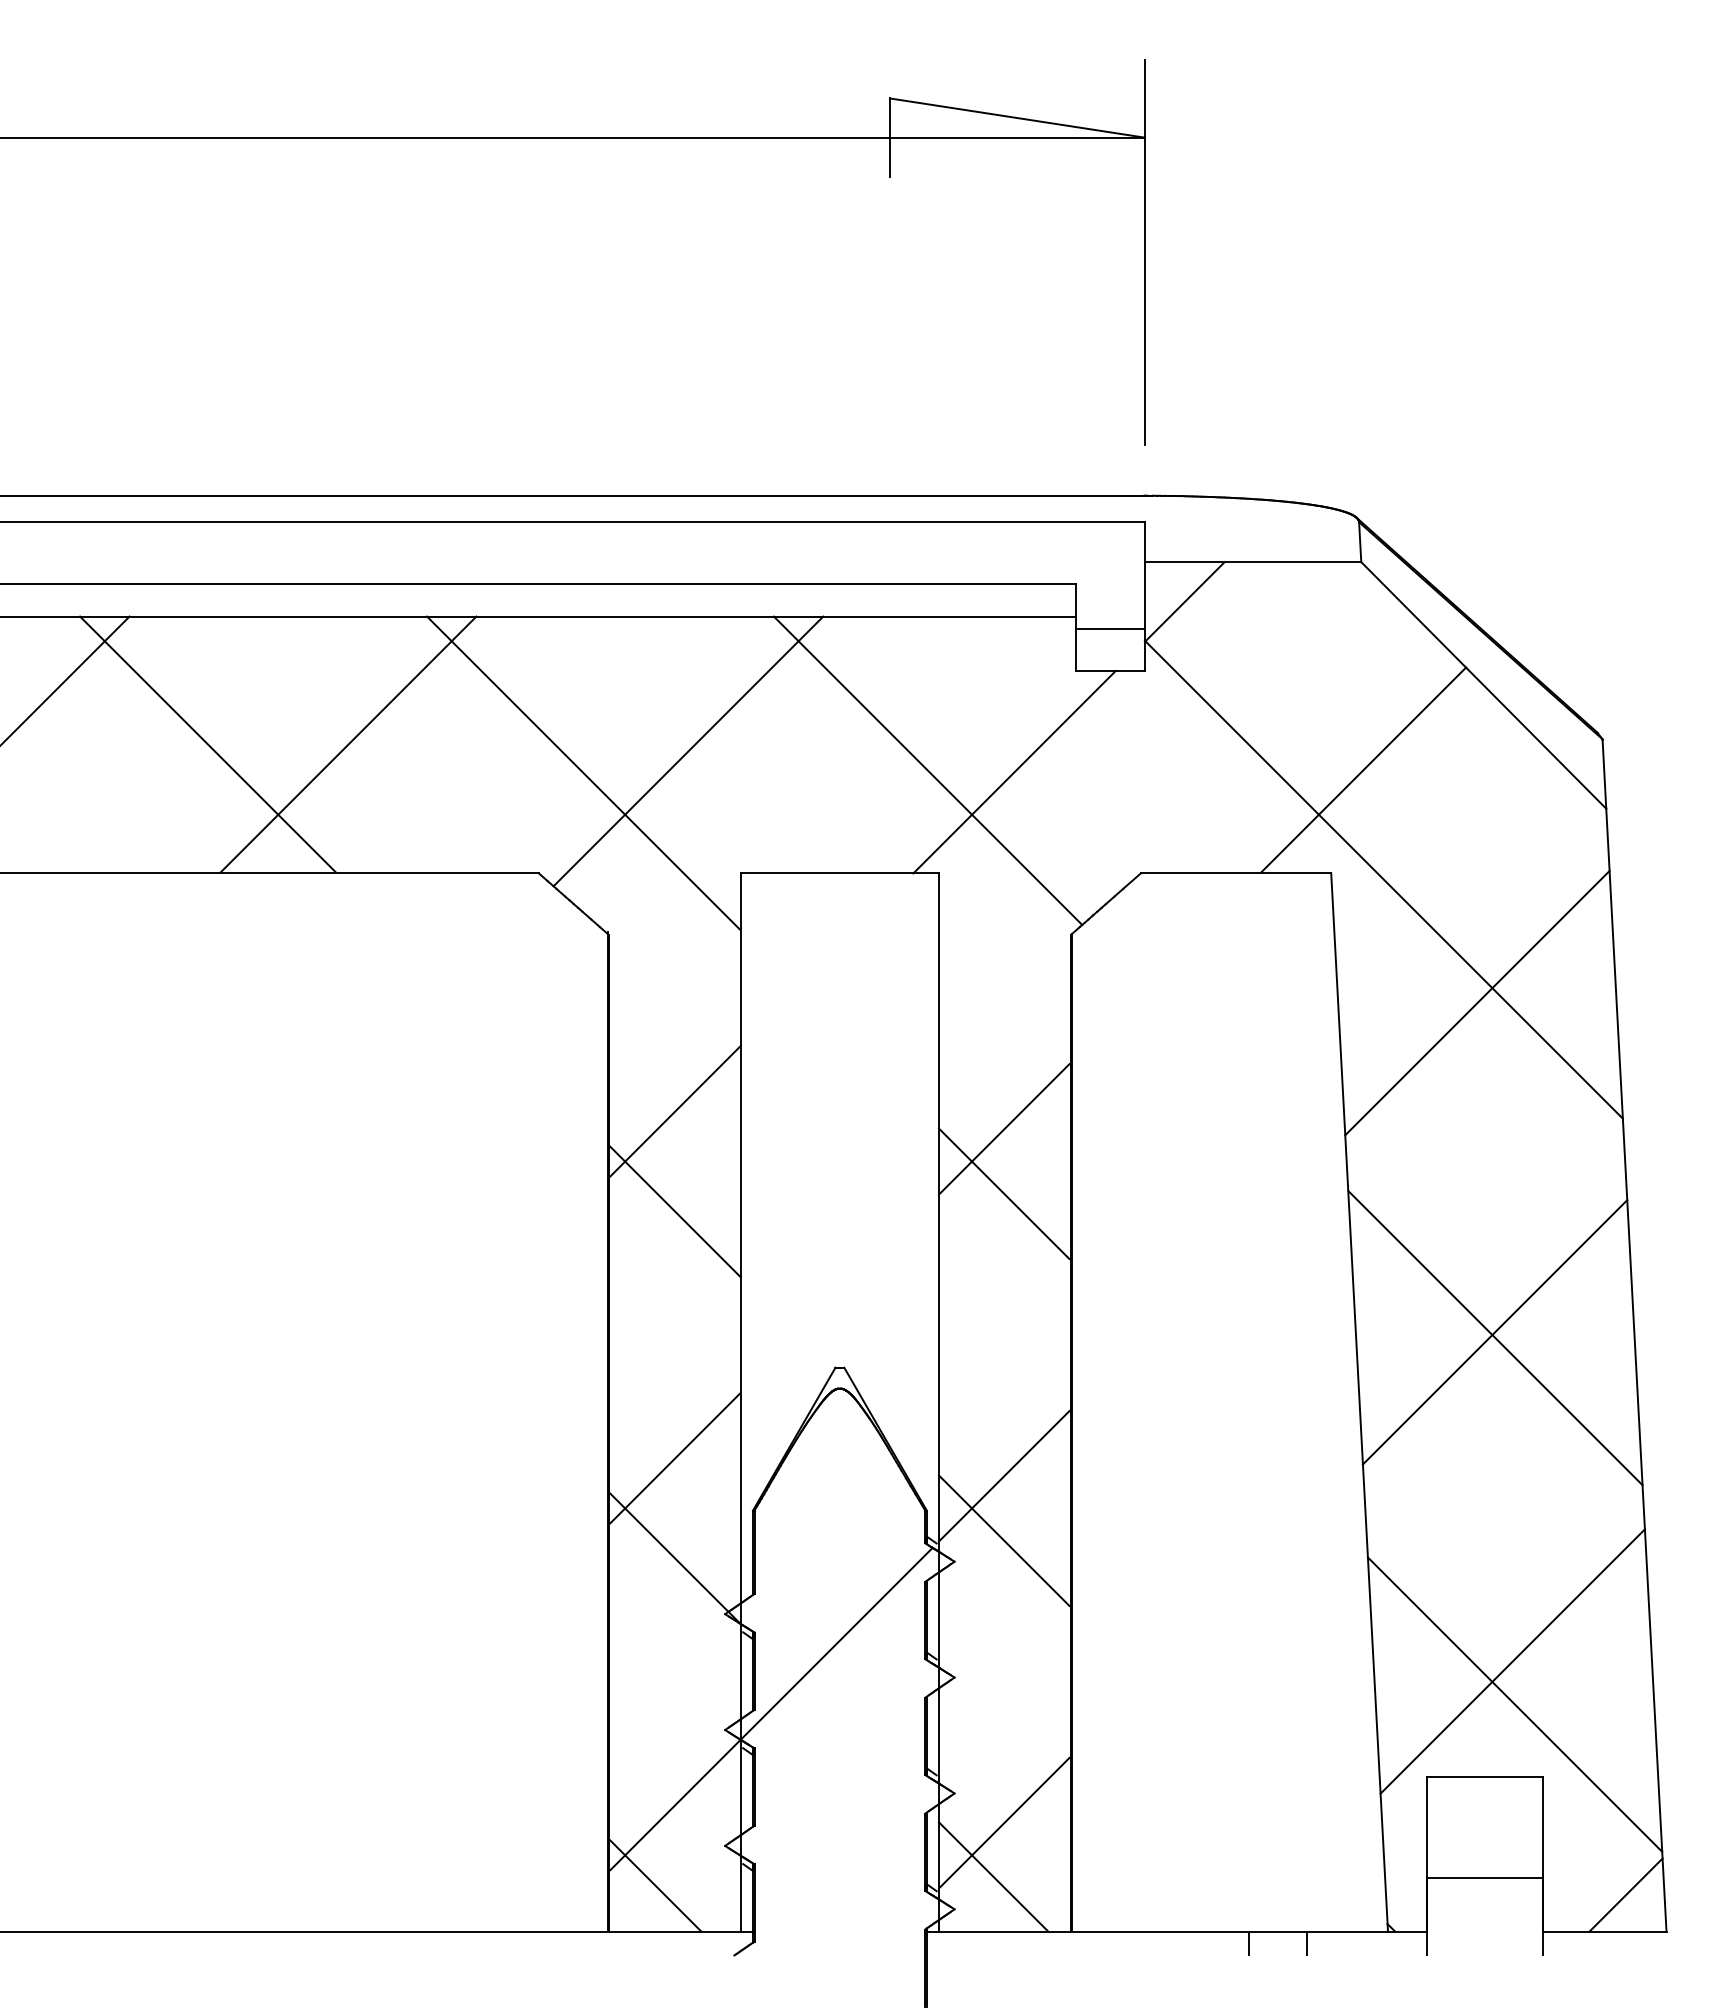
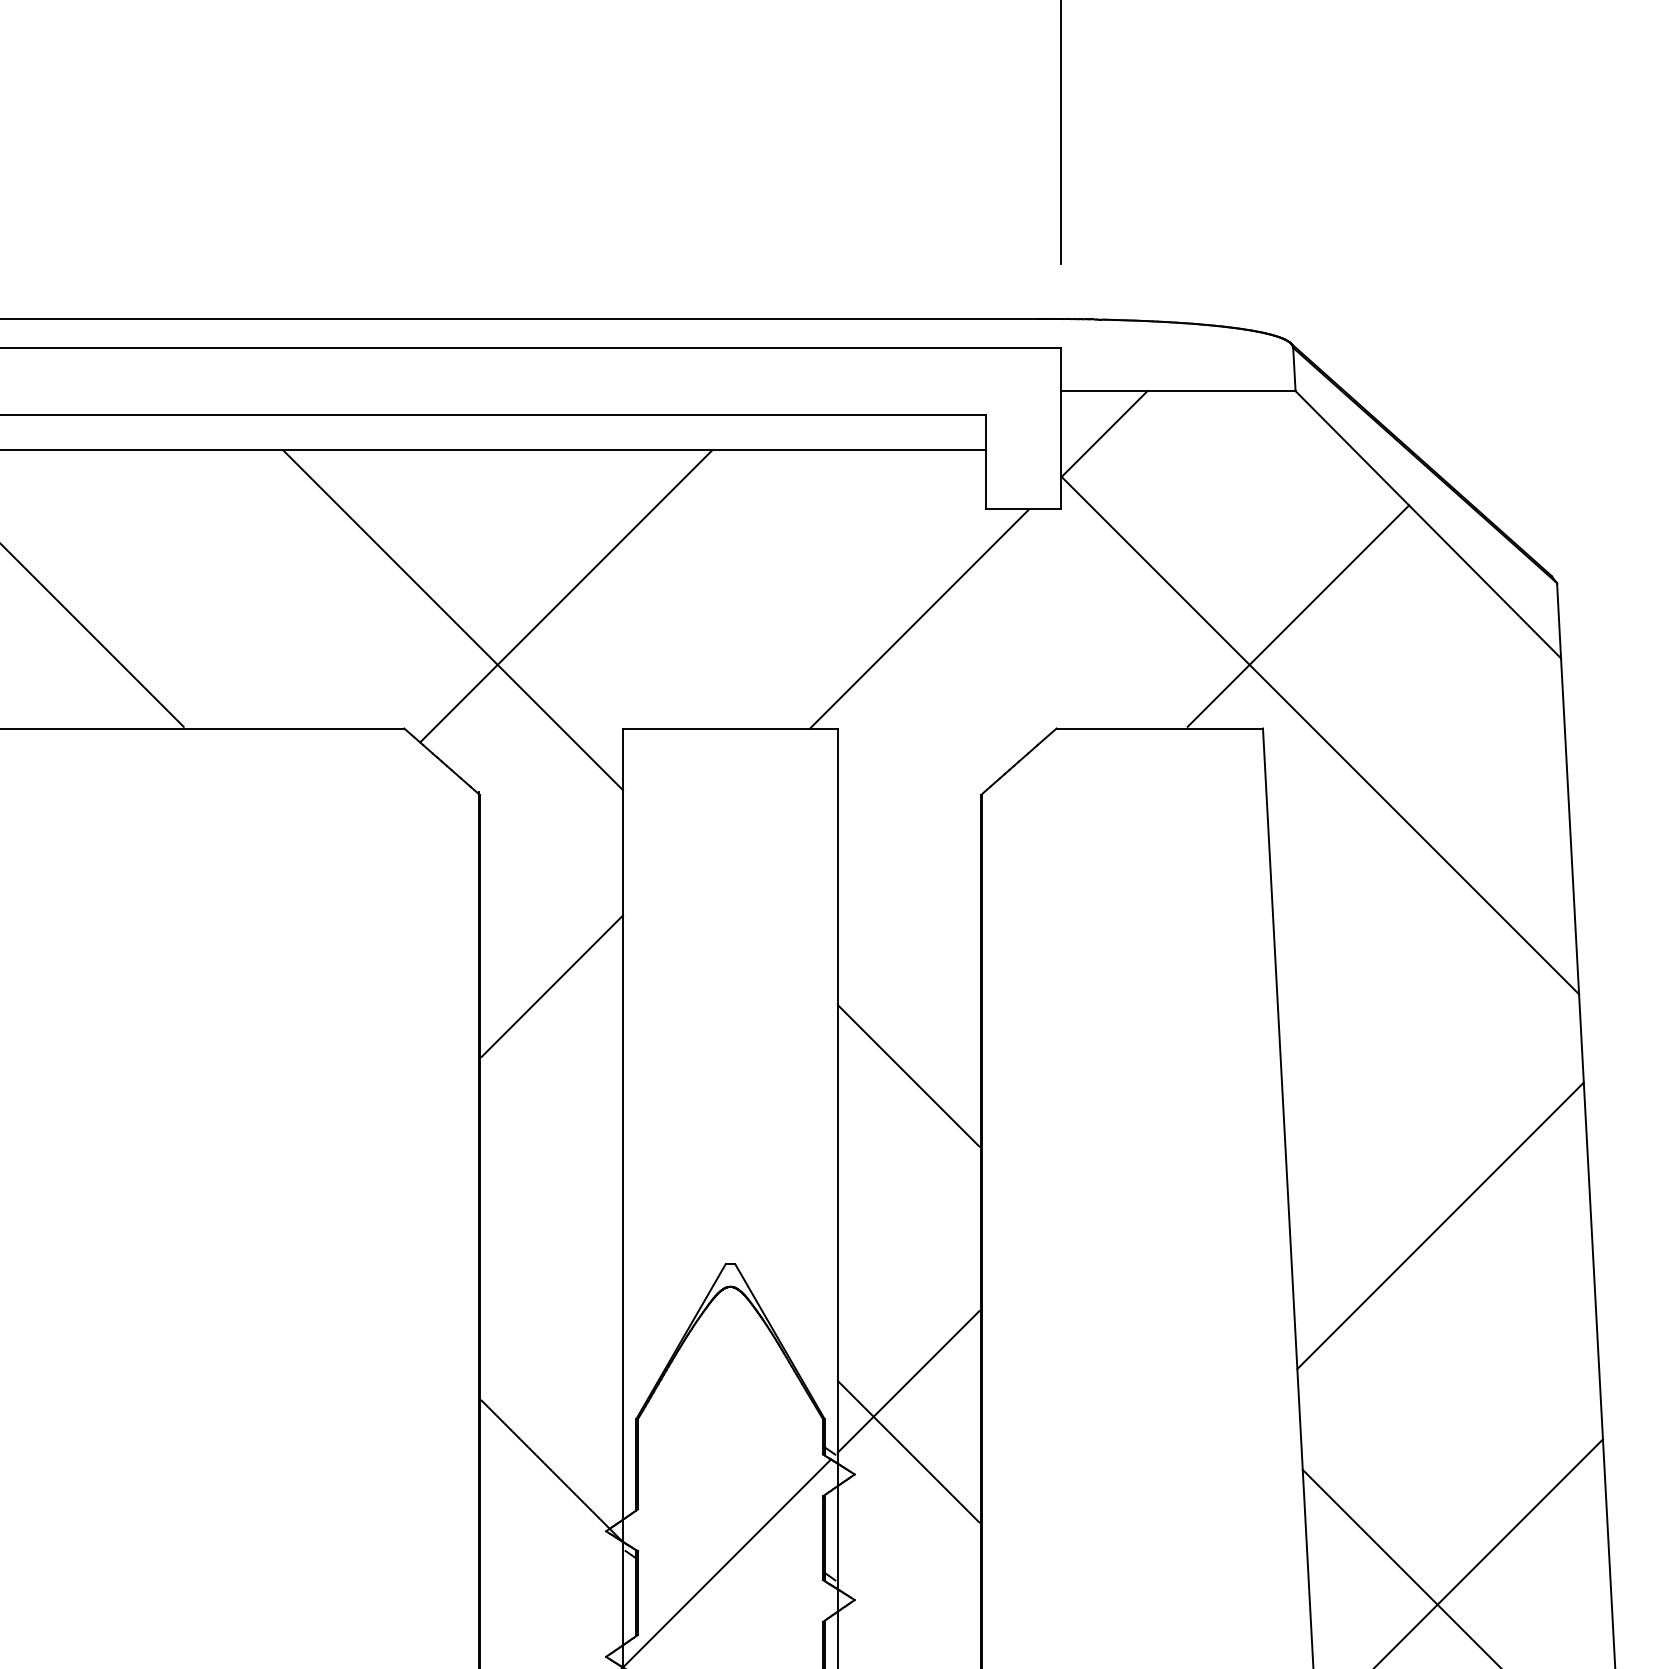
line: (1110, 629) -> (1023, 464), removed
line: (348, 743) -> (197, 587), removed
line: (927, 770) -> (825, 616), removed
line: (1477, 1002) -> (1421, 868), removed
line: (1003, 1129) -> (907, 1006), removed
line: (675, 1211) -> (552, 1094), removed
line: (1495, 1337) -> (1441, 1231), removed
line: (675, 1457) -> (552, 1361), removed

